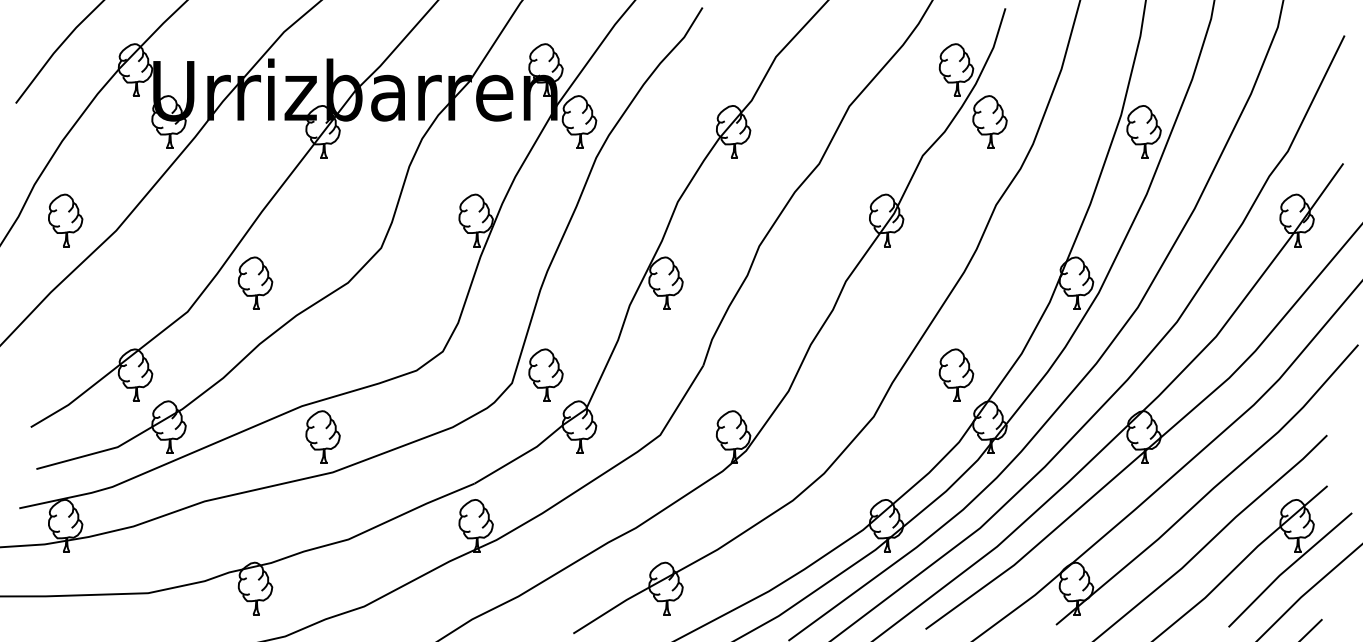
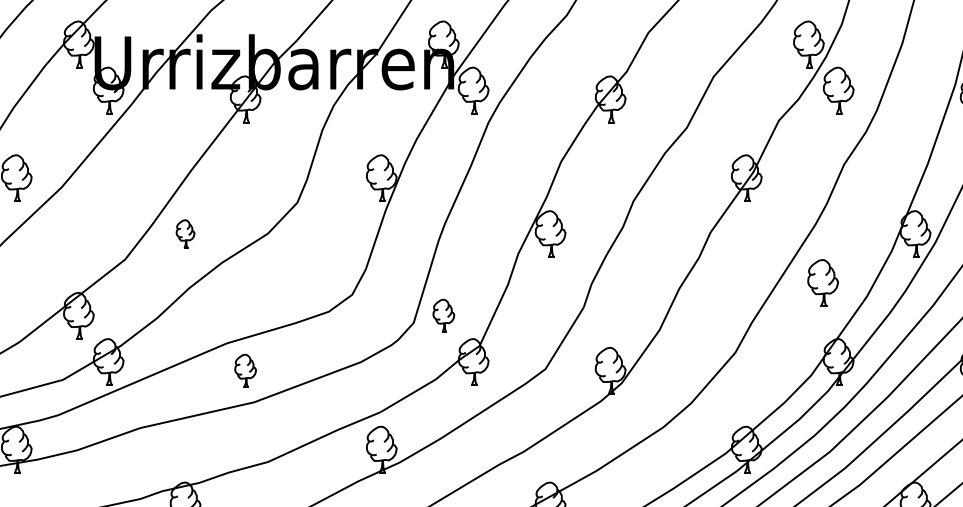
part: (255, 282) -> (185, 233), size x0.6
part: (545, 374) -> (443, 315), size x0.7
part: (956, 374) -> (823, 282), moved
part: (322, 436) -> (245, 370), size x0.7

